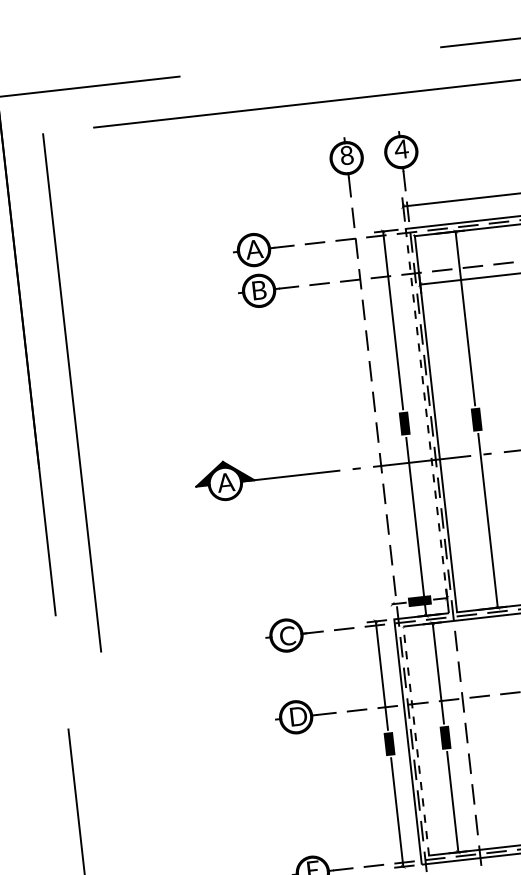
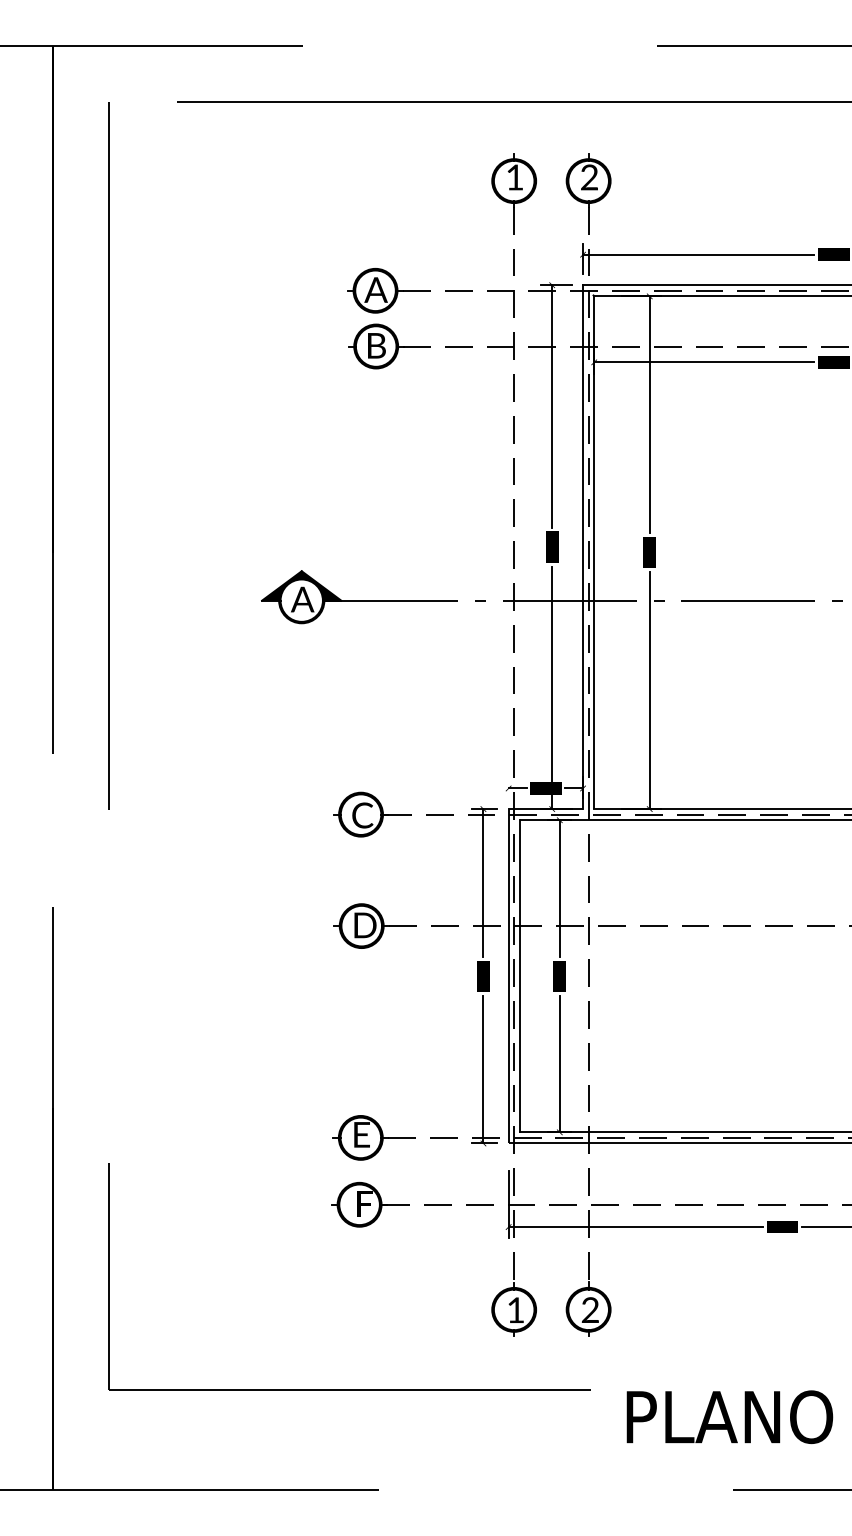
text: (400, 149) -> (588, 177), 4 -> 2
text: (346, 155) -> (514, 177), 8 -> 1
line: (427, 421) -> (583, 547), dashed -> solid
line: (415, 740) -> (519, 975), dashed -> solid

